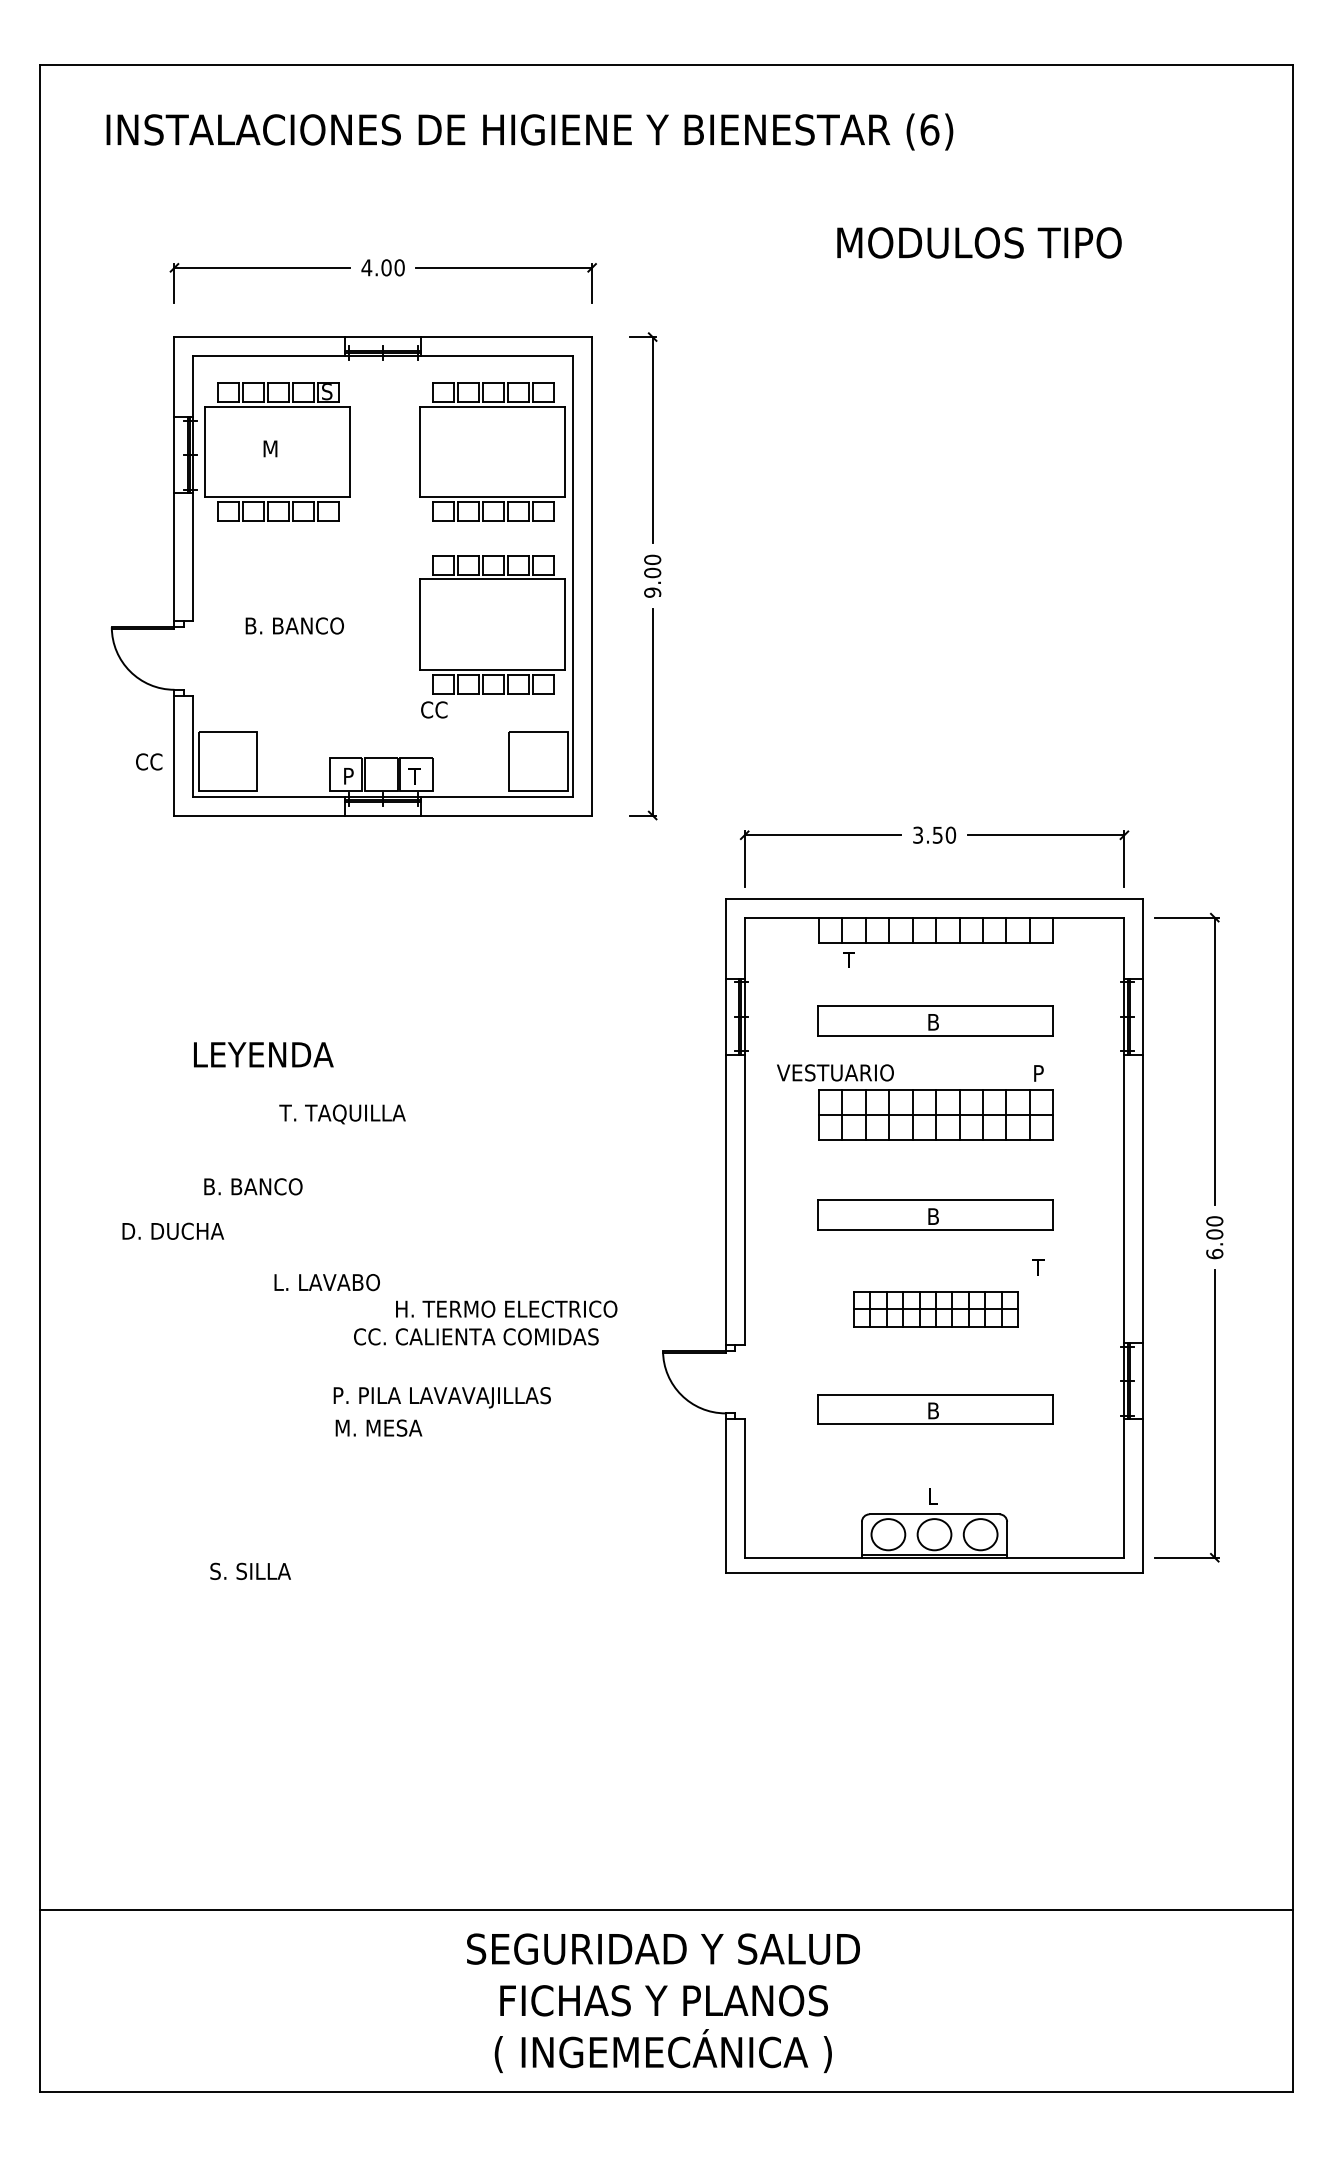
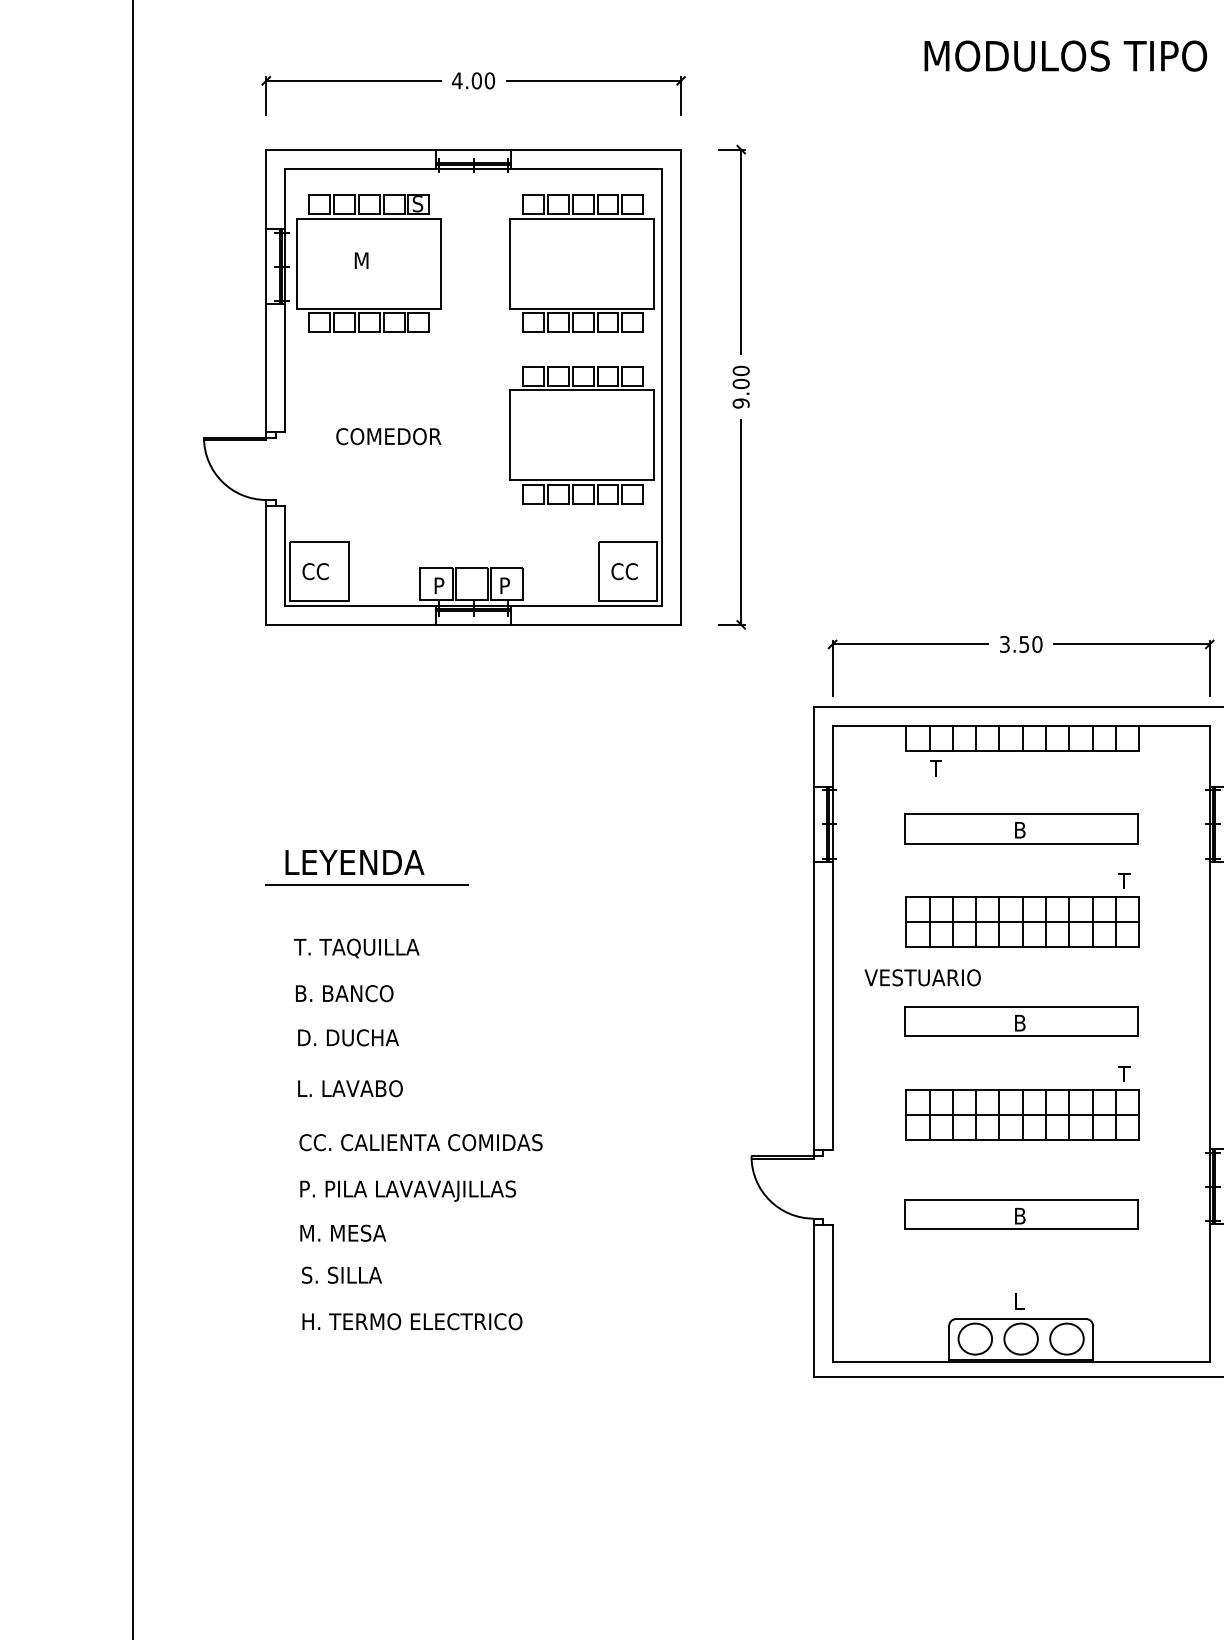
text: (297, 625) -> (388, 436), B. BANCO -> COMEDOR
text: (434, 709) -> (624, 571), moved
text: (149, 761) -> (315, 571), moved
text: (414, 776) -> (504, 586), T -> P
text: (835, 1072) -> (922, 977), moved
text: (1038, 1073) -> (1124, 881), P -> T
line: (275, 1077) -> (366, 885), added
text: (342, 1114) -> (356, 948), moved
text: (173, 1230) -> (348, 1036), moved
text: (326, 1282) -> (349, 1088), moved
text: (506, 1308) -> (412, 1321), moved
part: (935, 1308) -> (1022, 1114), size x1.43
text: (476, 1336) -> (421, 1142), moved
text: (441, 1397) -> (407, 1190), moved
text: (378, 1427) -> (342, 1232), moved
text: (250, 1570) -> (341, 1274), moved

